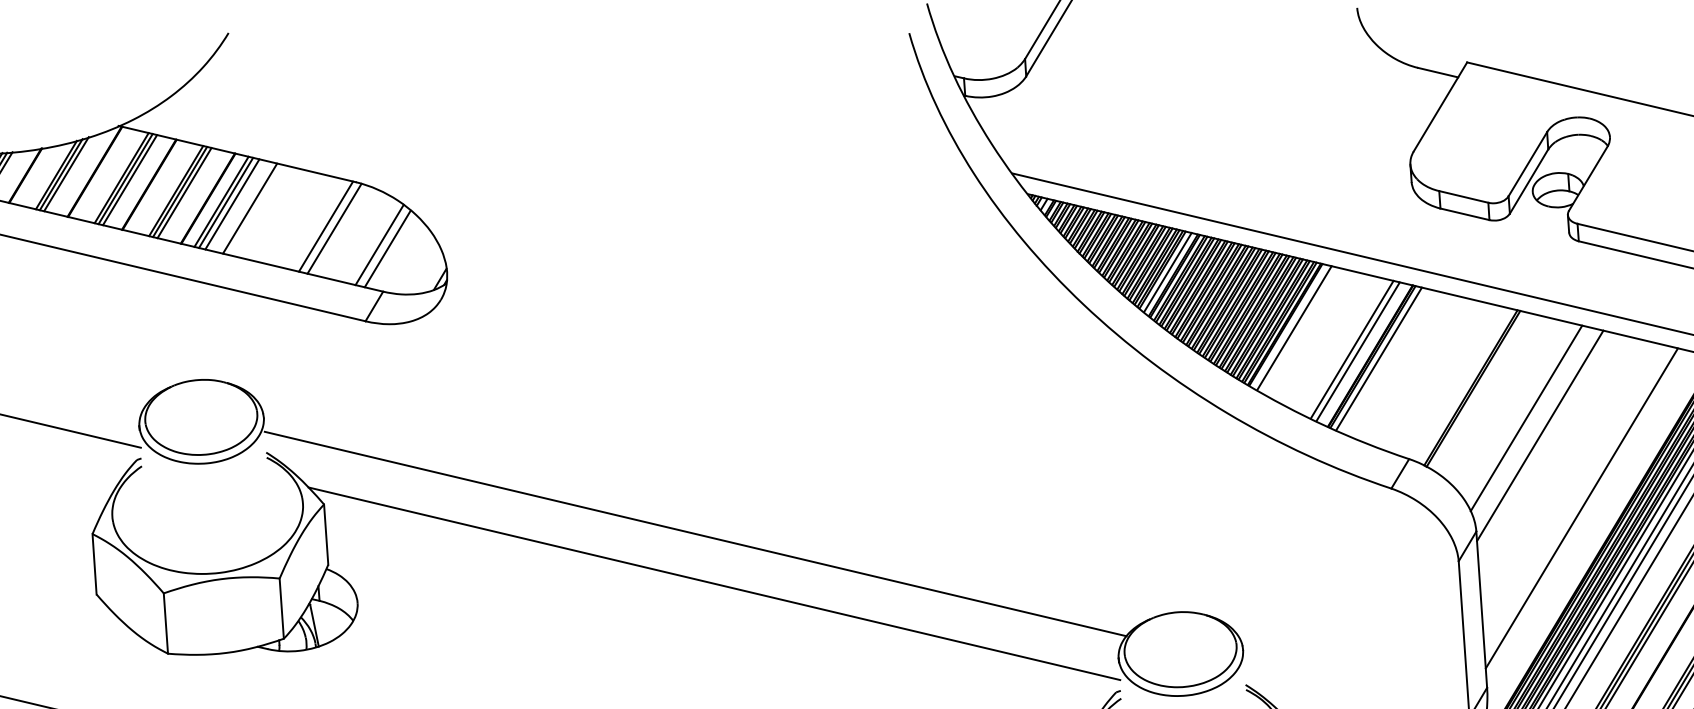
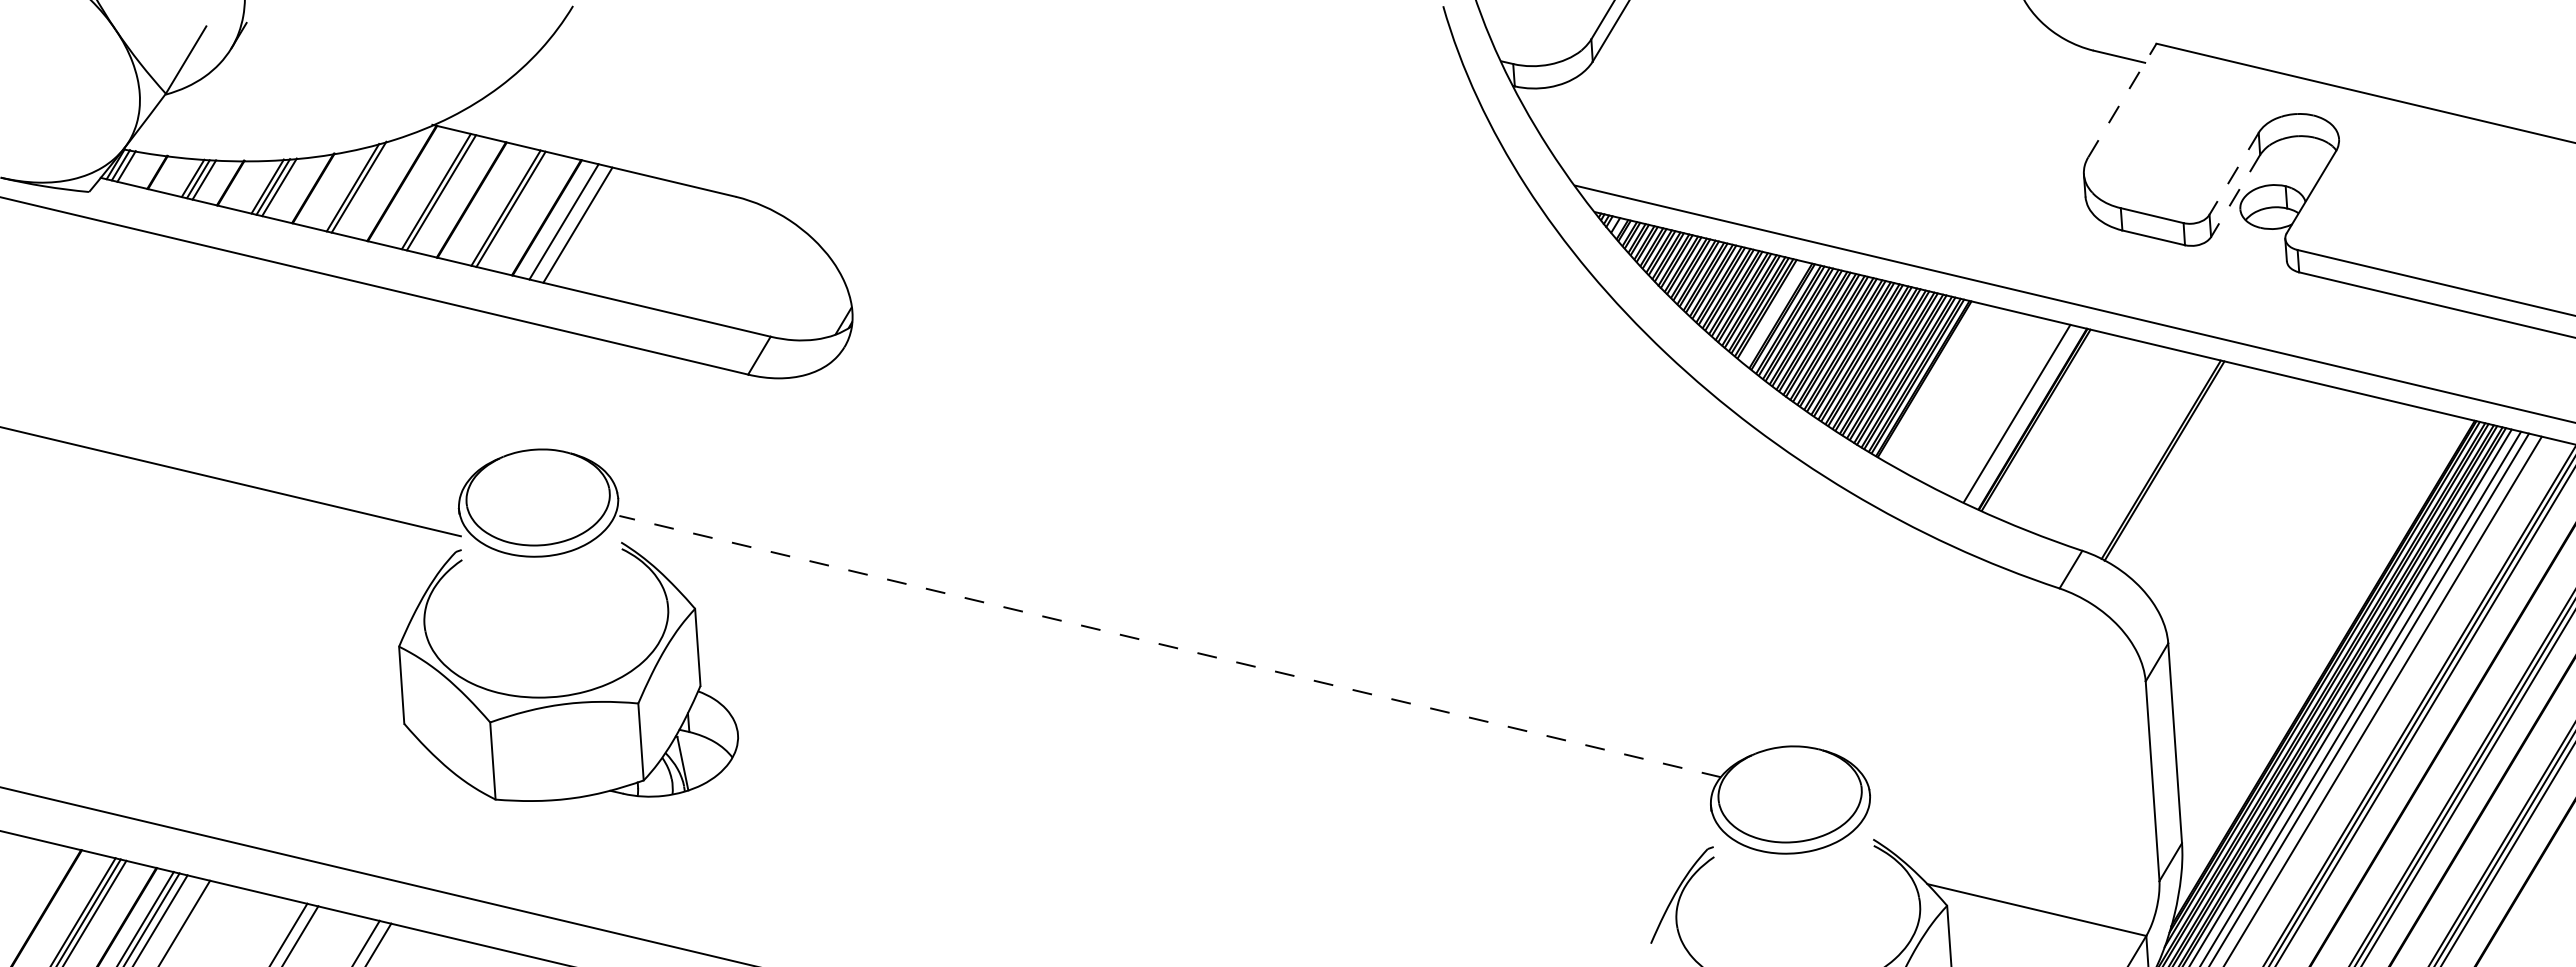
line: (1440, 106) -> (2122, 100), solid -> dashed
line: (1528, 163) -> (2234, 173), solid -> dashed
line: (66, 174) -> (365, 186), removed
line: (129, 179) -> (446, 193), removed
line: (1528, 181) -> (2235, 196), solid -> dashed
line: (184, 192) -> (516, 210), removed
line: (225, 202) -> (569, 222), removed
line: (250, 208) -> (600, 230), removed
line: (325, 226) -> (697, 253), removed
line: (334, 228) -> (708, 255), removed
line: (379, 244) -> (766, 276), removed
line: (387, 249) -> (776, 282), removed
line: (1167, 271) -> (1773, 311), removed
line: (1294, 328) -> (1935, 383), removed
line: (1352, 349) -> (2009, 410), removed
line: (1378, 358) -> (2043, 422), removed
line: (1526, 418) -> (2232, 498), removed
line: (1539, 435) -> (2249, 520), removed
line: (1582, 508) -> (2303, 613), removed
line: (695, 533) -> (1169, 646), solid -> dashed
line: (713, 584) -> (1193, 710), removed

